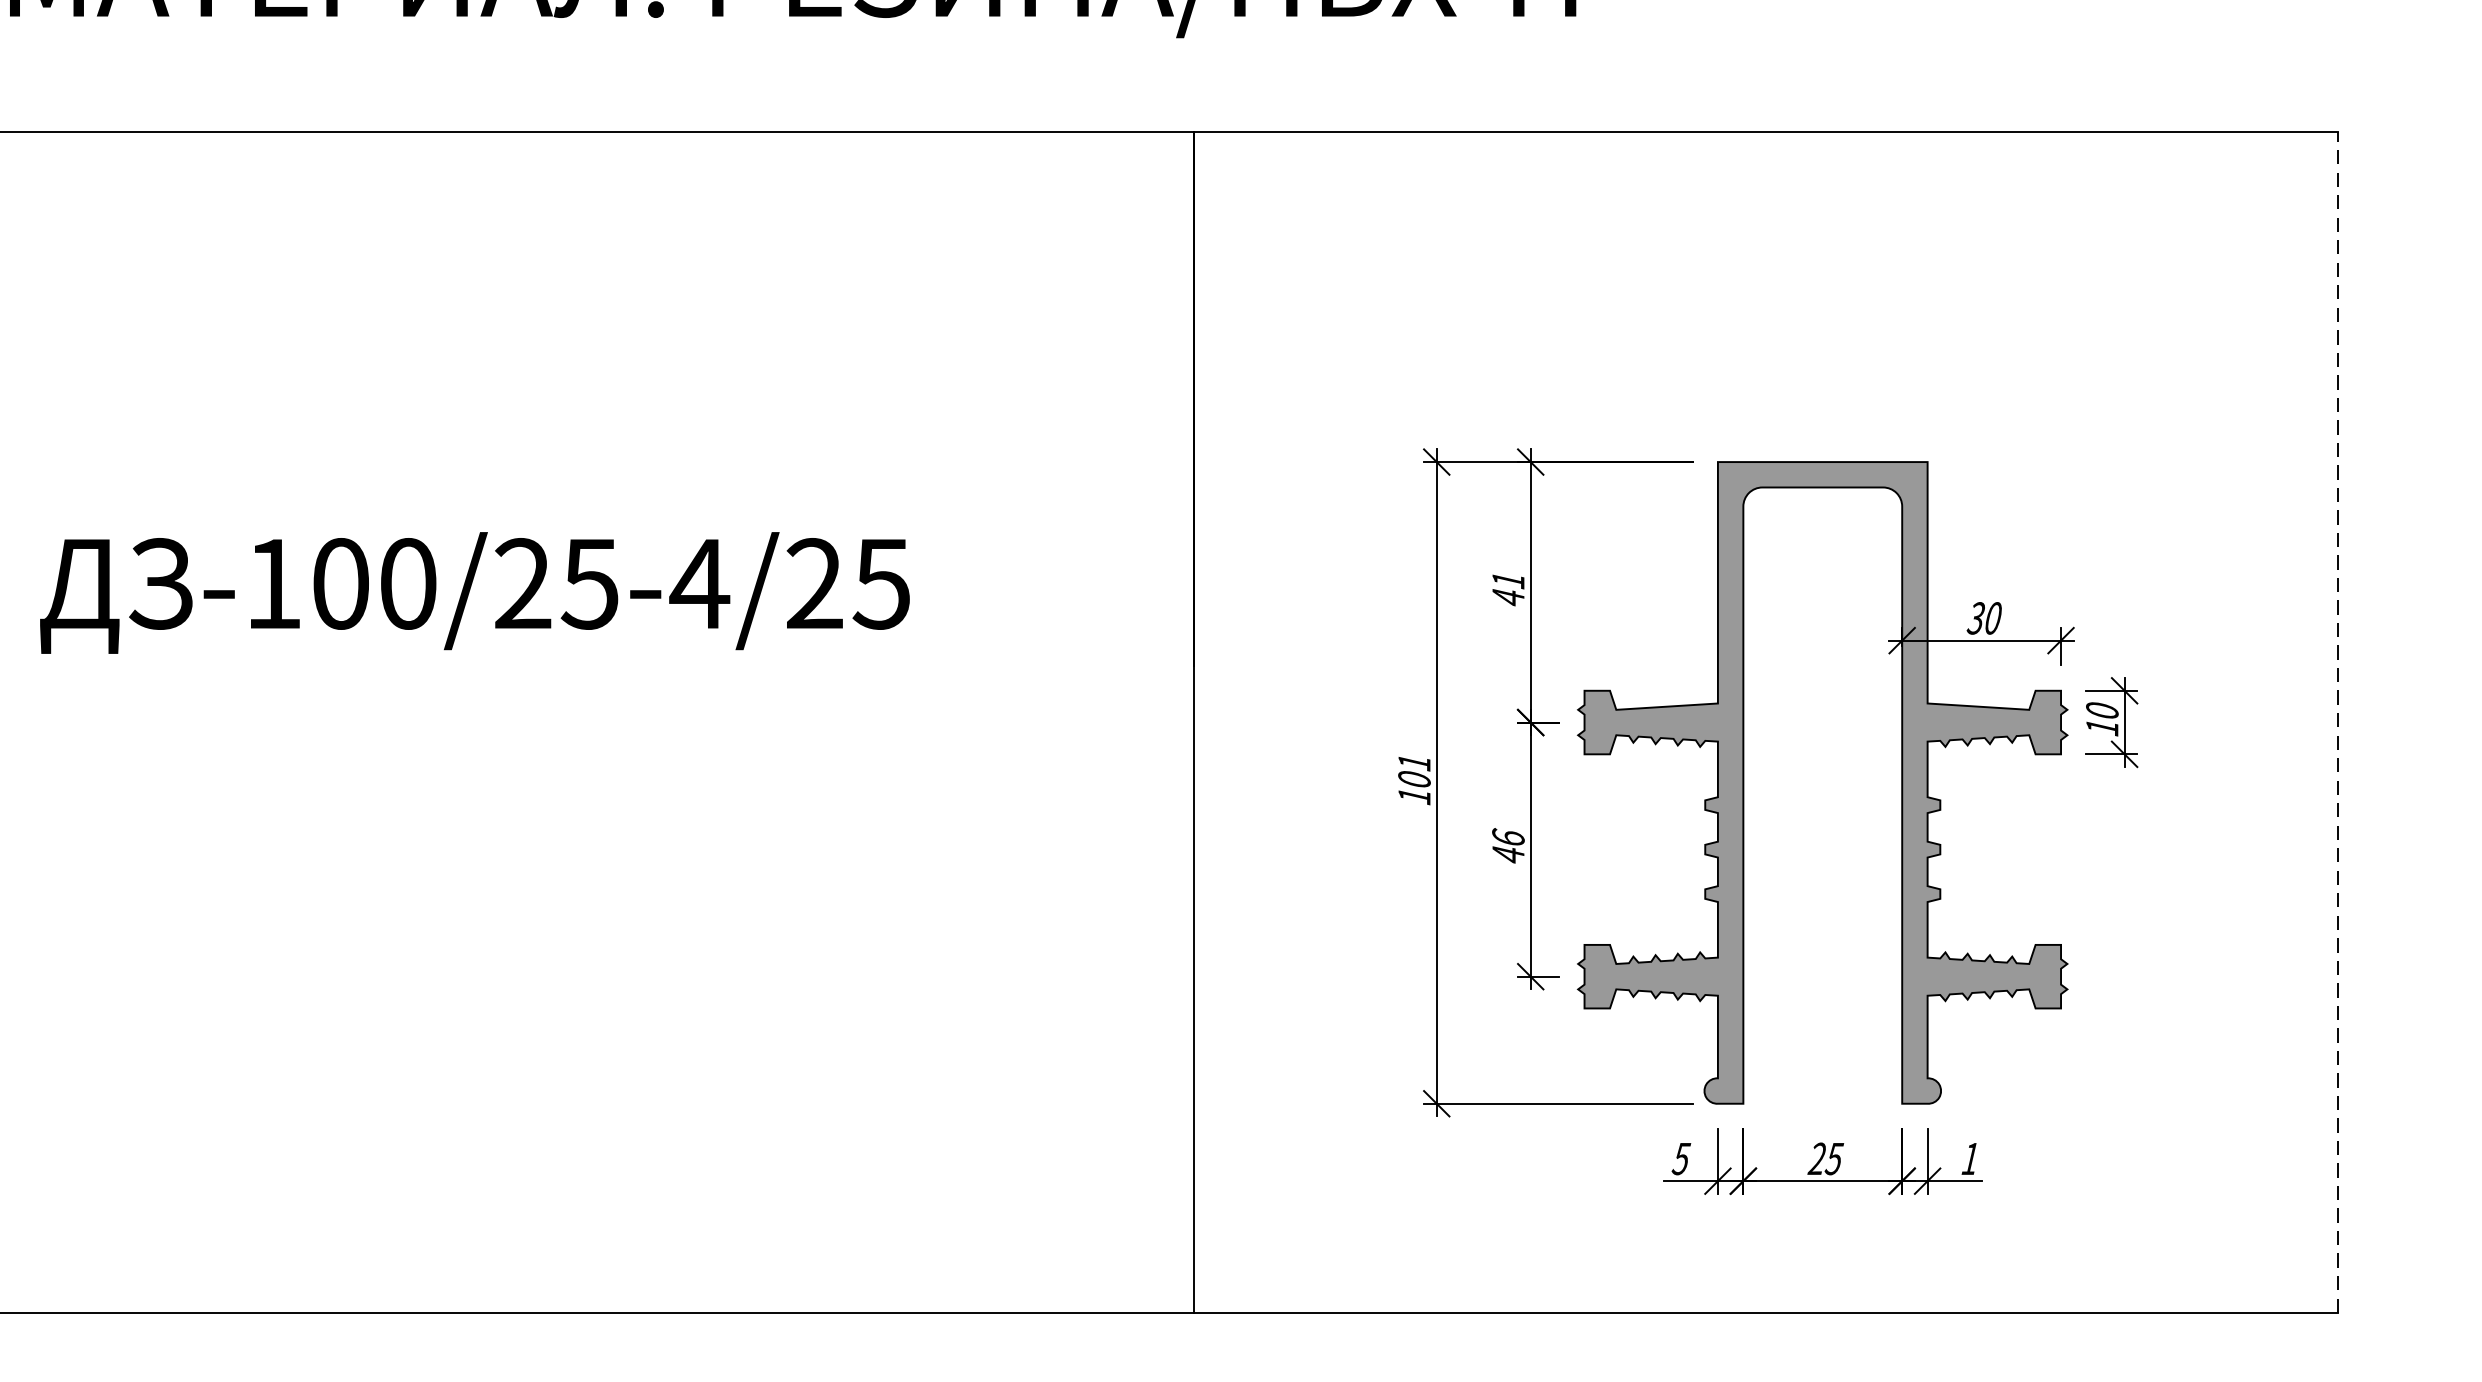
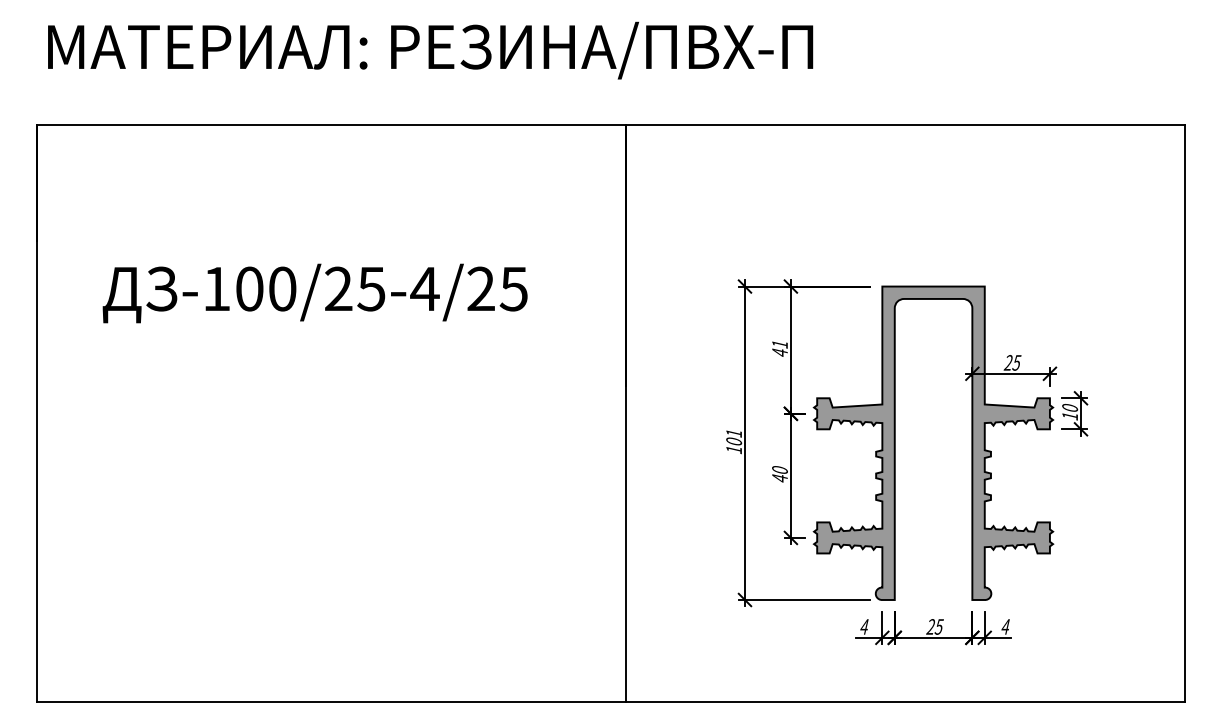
text: (473, 592) -> (314, 293), moved
text: (1984, 617) -> (1012, 362), 30 -> 25
line: (2338, 721) -> (1185, 413), dashed -> solid
text: (1507, 836) -> (779, 469), 46 -> 40
text: (1681, 1158) -> (864, 626), 5 -> 4
text: (1970, 1158) -> (1005, 626), 1 -> 4

